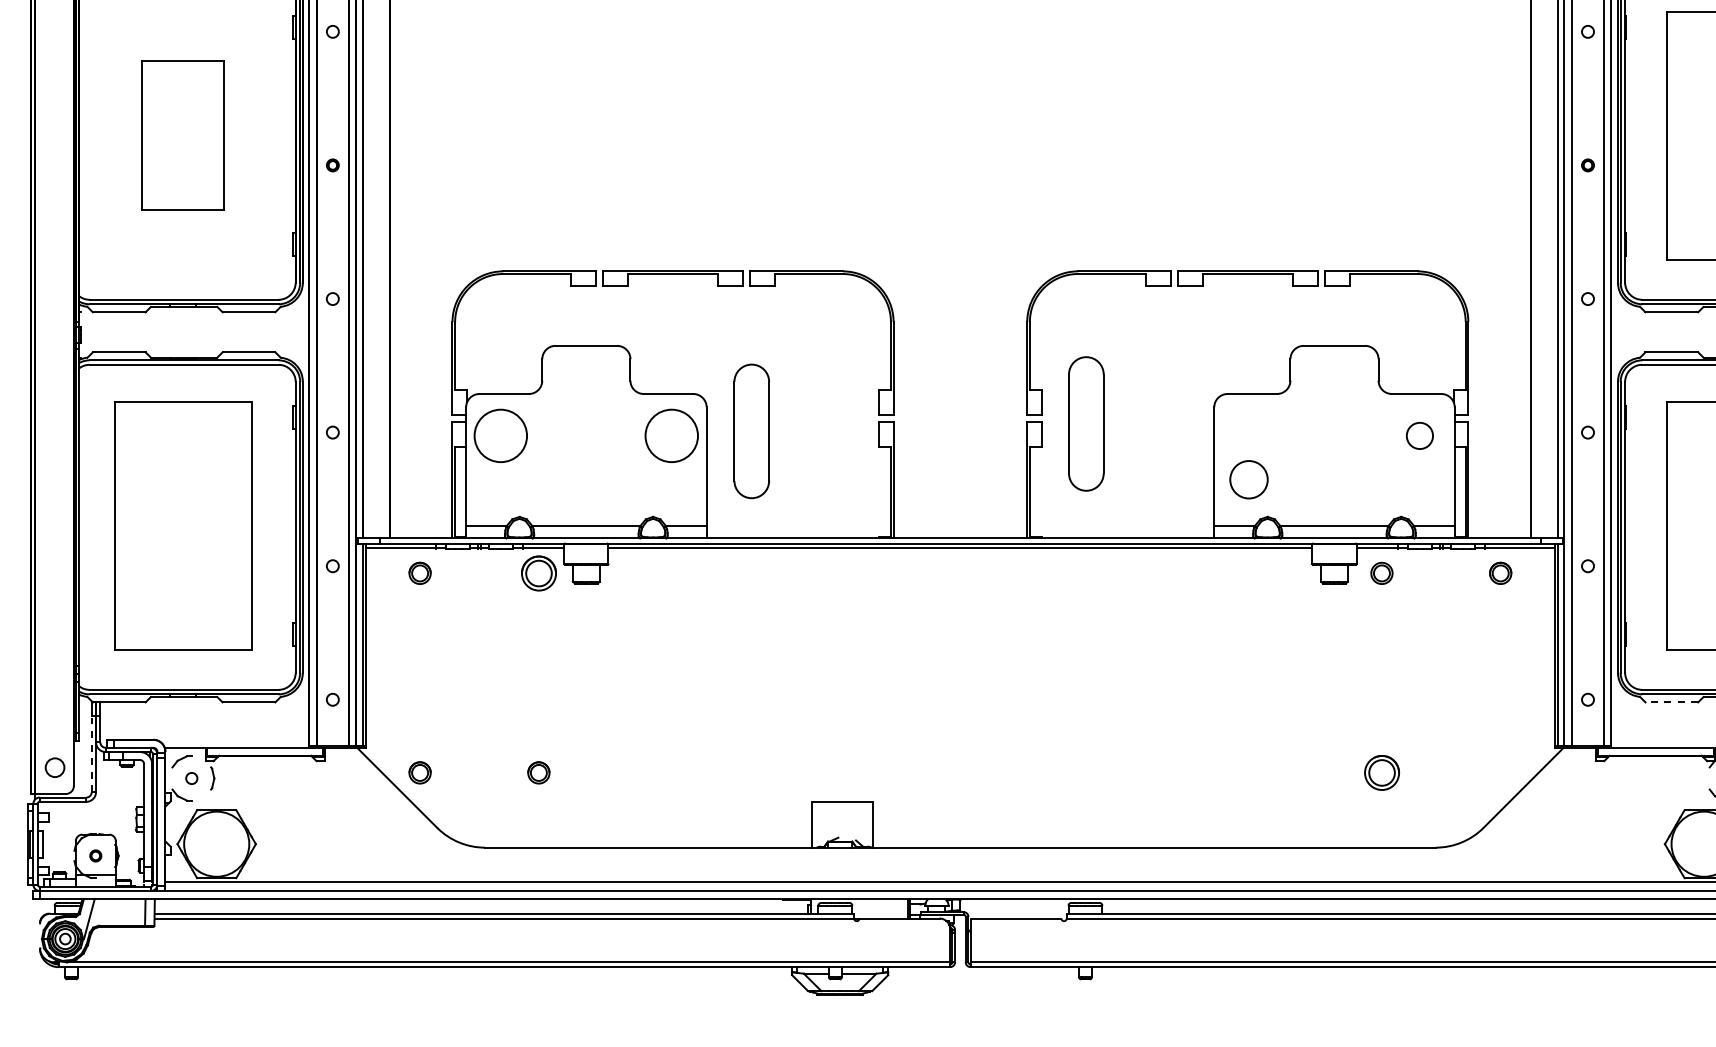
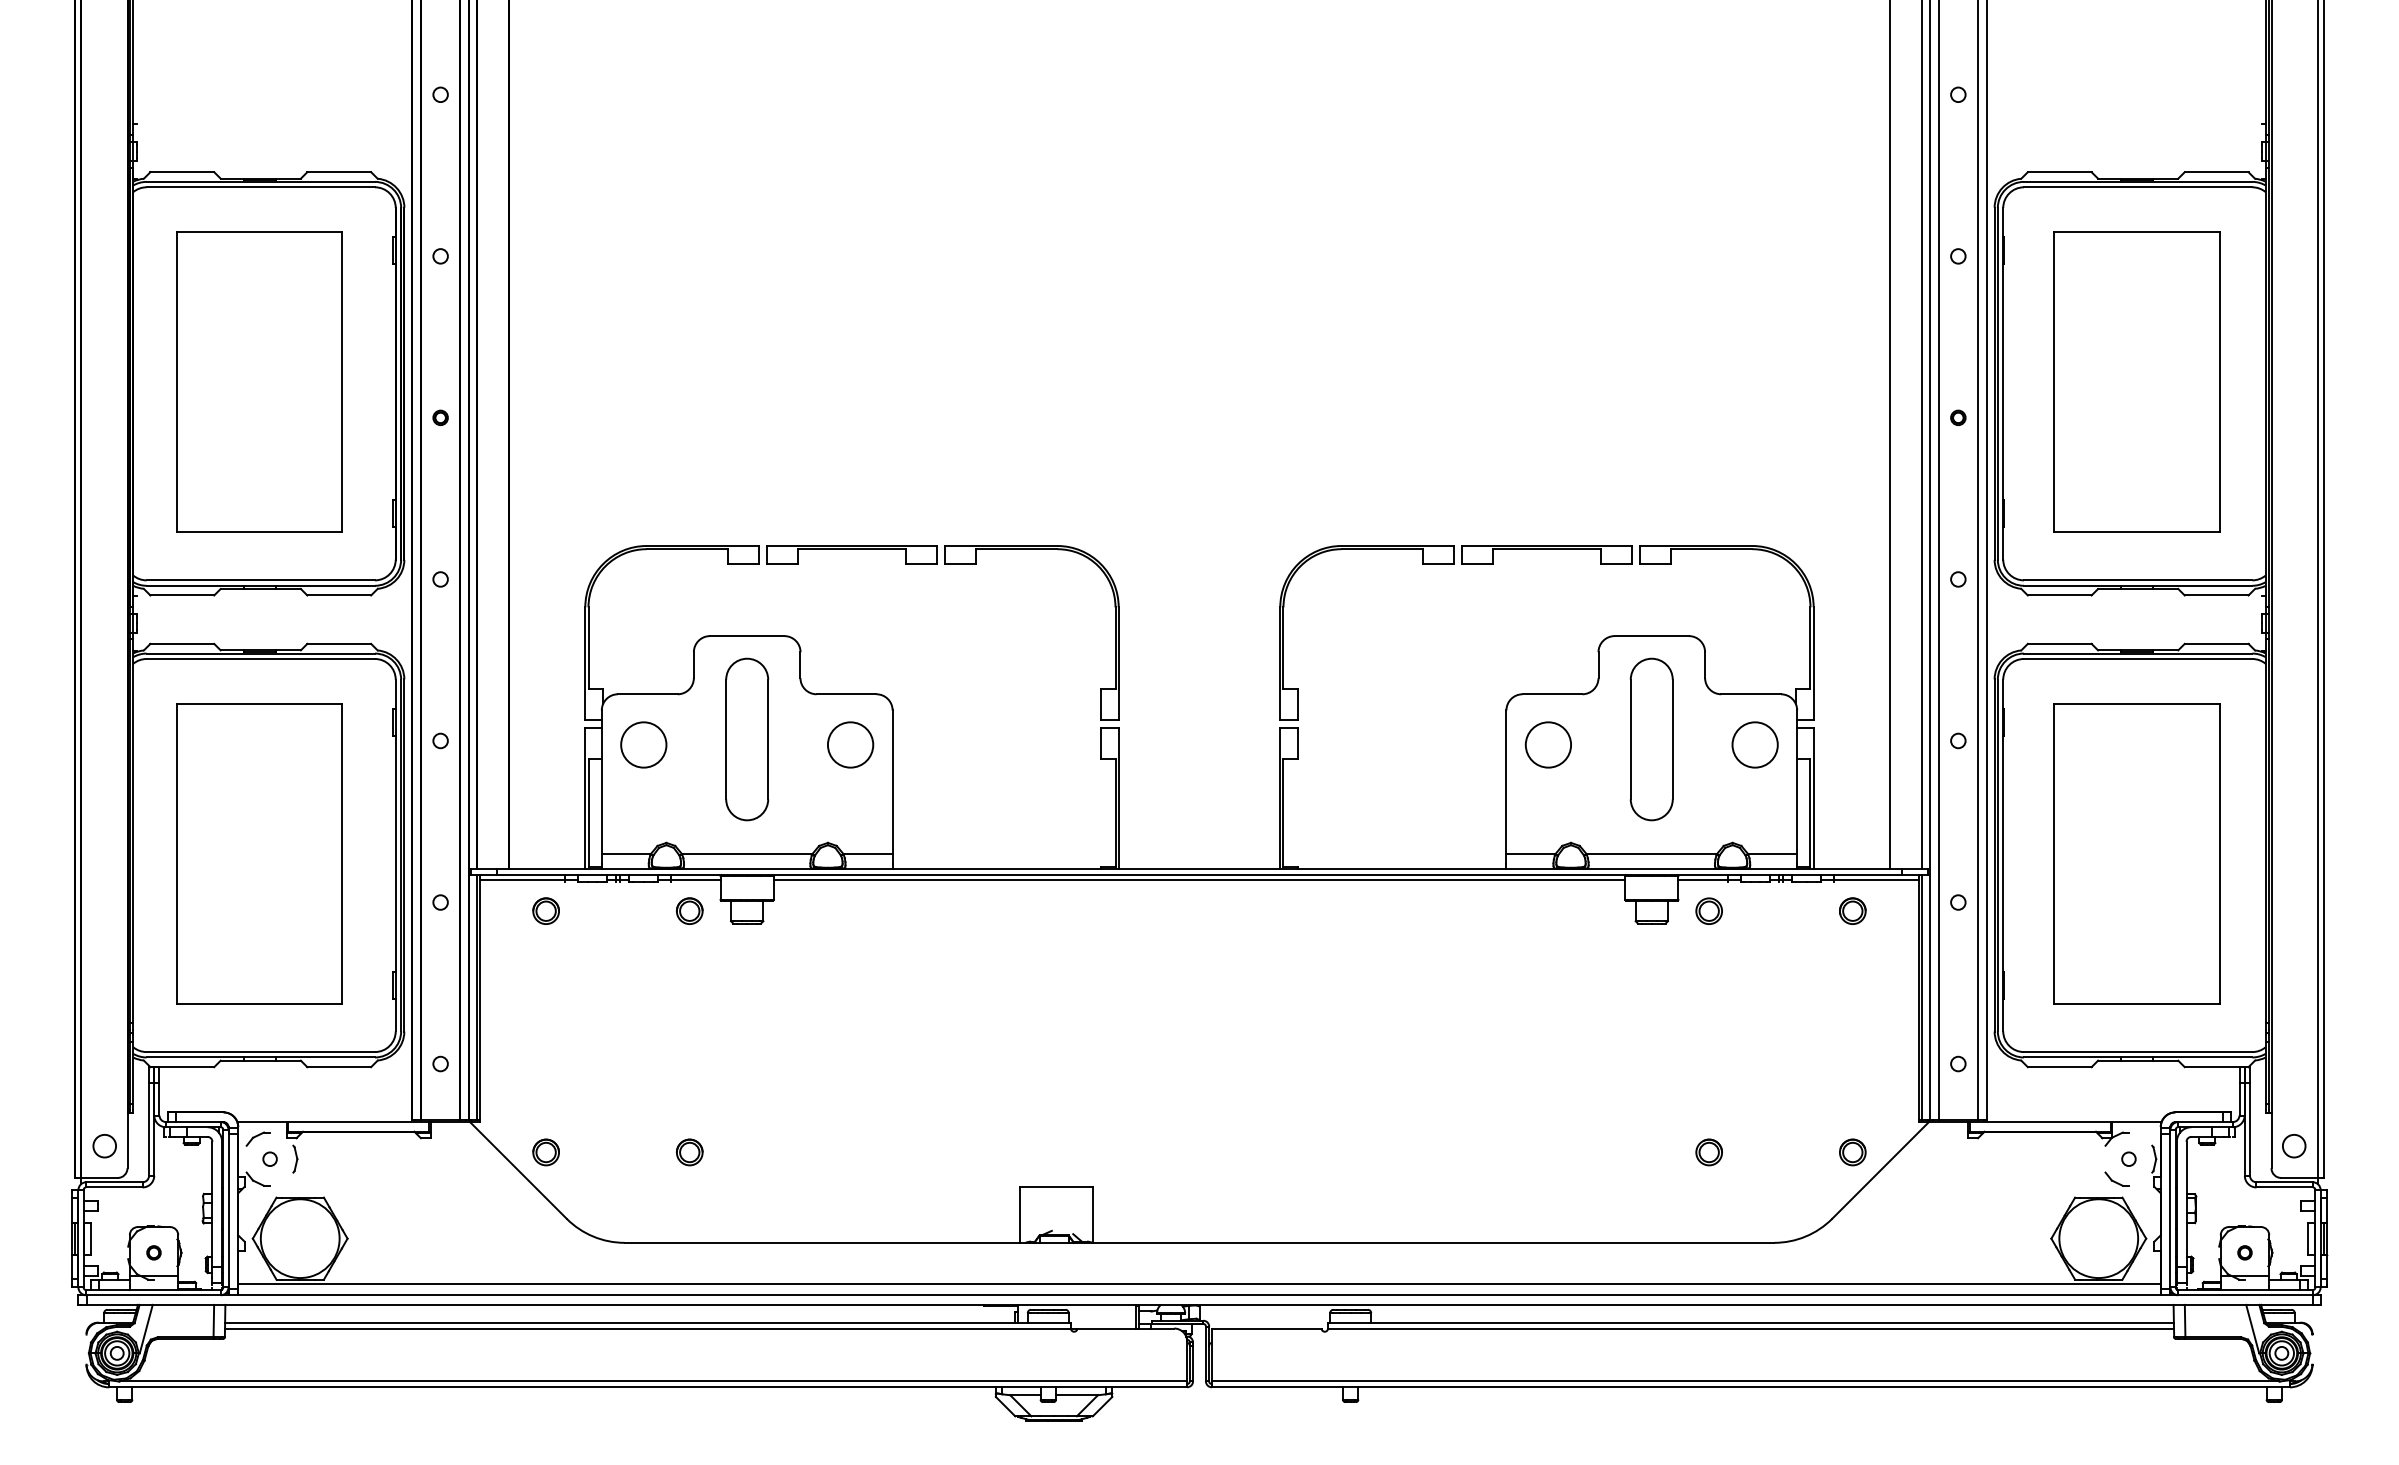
part: (183, 135) -> (259, 381), size x1.67
part: (1086, 423) -> (1651, 739), moved
part: (752, 431) -> (747, 739), moved
circle: (500, 435) -> (643, 744), size x0.71
circle: (671, 435) -> (850, 744), size x0.71
circle: (1419, 435) -> (1754, 744), size x1.43
circle: (1248, 479) -> (1547, 744), moved
part: (538, 572) -> (689, 910), size x0.62
line: (1671, 702) -> (2059, 1067), dashed -> solid
line: (91, 753) -> (148, 1129), dashed -> solid
part: (1381, 772) -> (1708, 1152), size x0.62
part: (1500, 772) -> (1852, 1152), added

